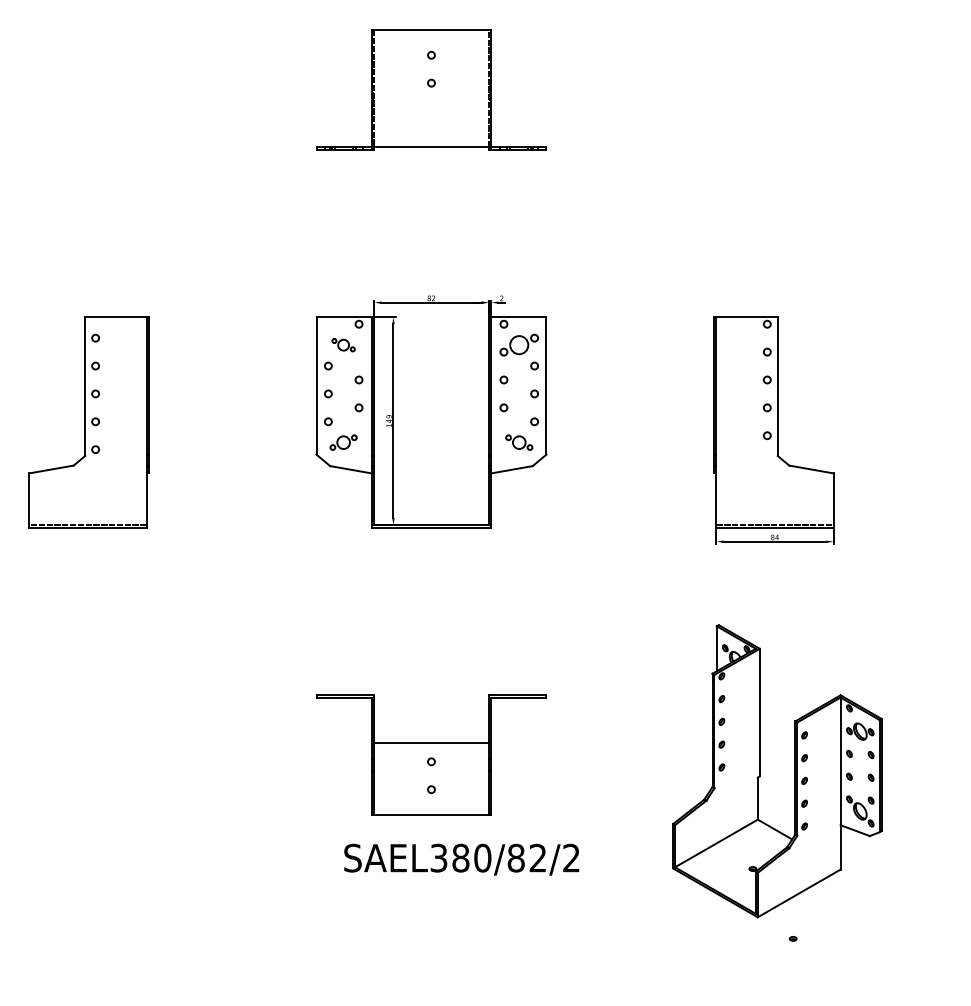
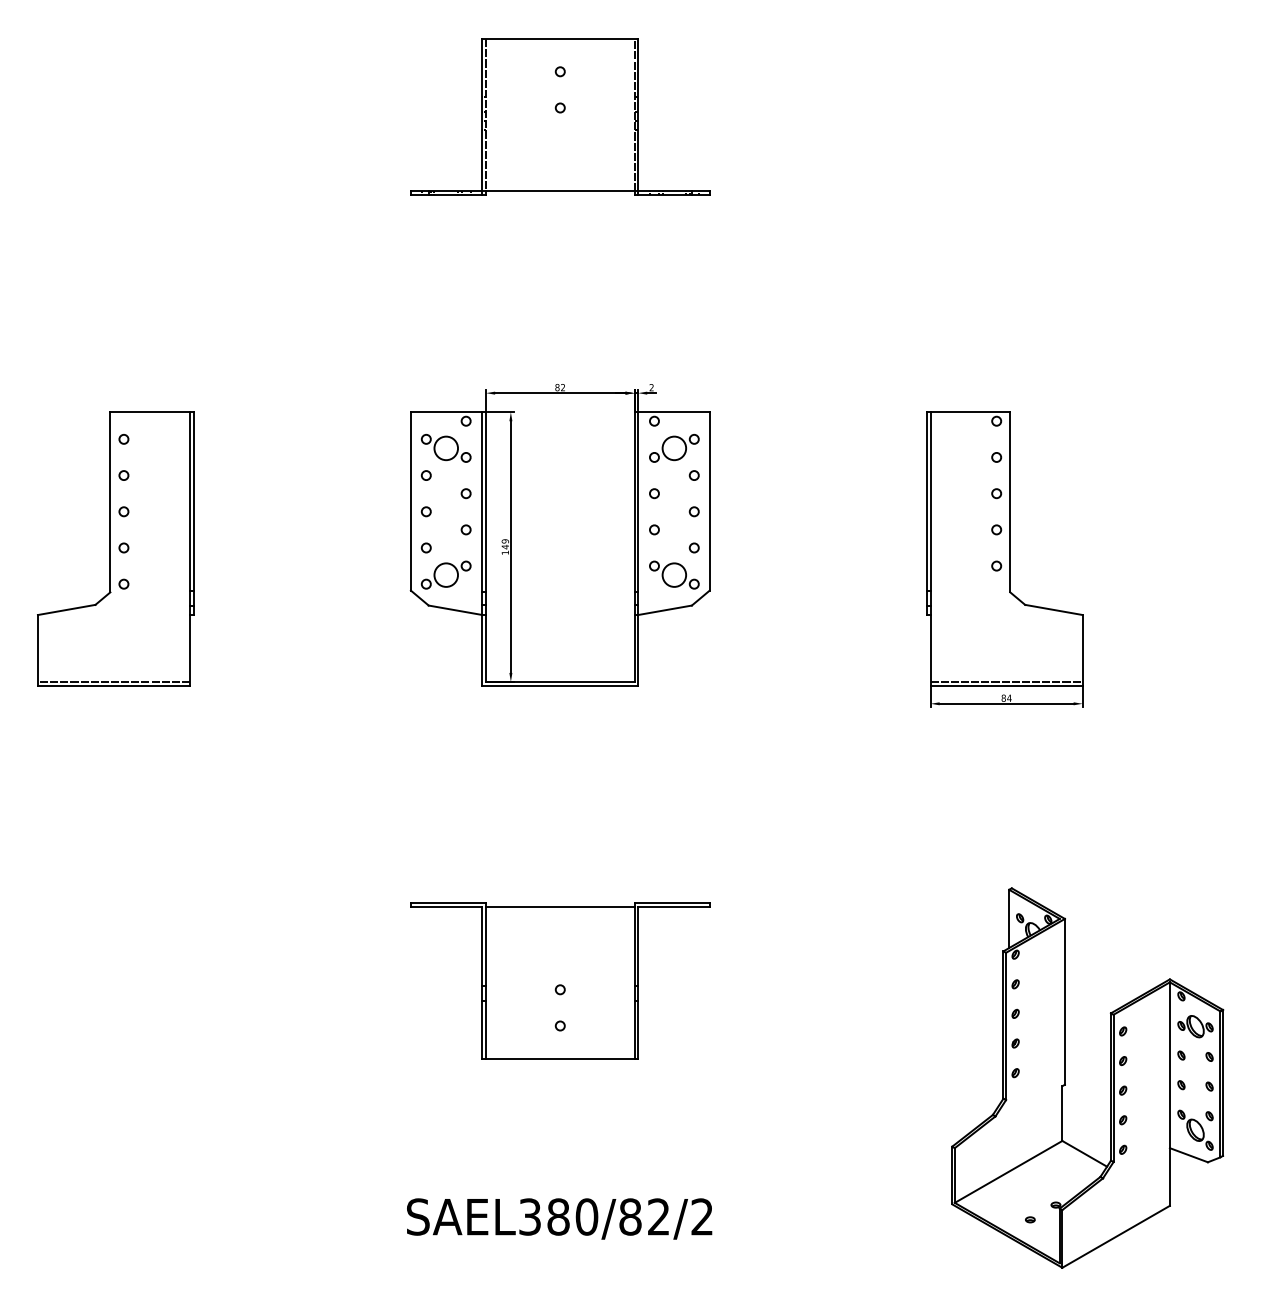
part: (343, 345) -> (445, 448), size x1.67
part: (343, 442) -> (445, 574), size x1.43
part: (519, 442) -> (674, 574), size x1.43
line: (431, 743) -> (560, 906), moved
part: (760, 770) -> (1065, 1077), moved
text: (461, 859) -> (559, 1218), moved

